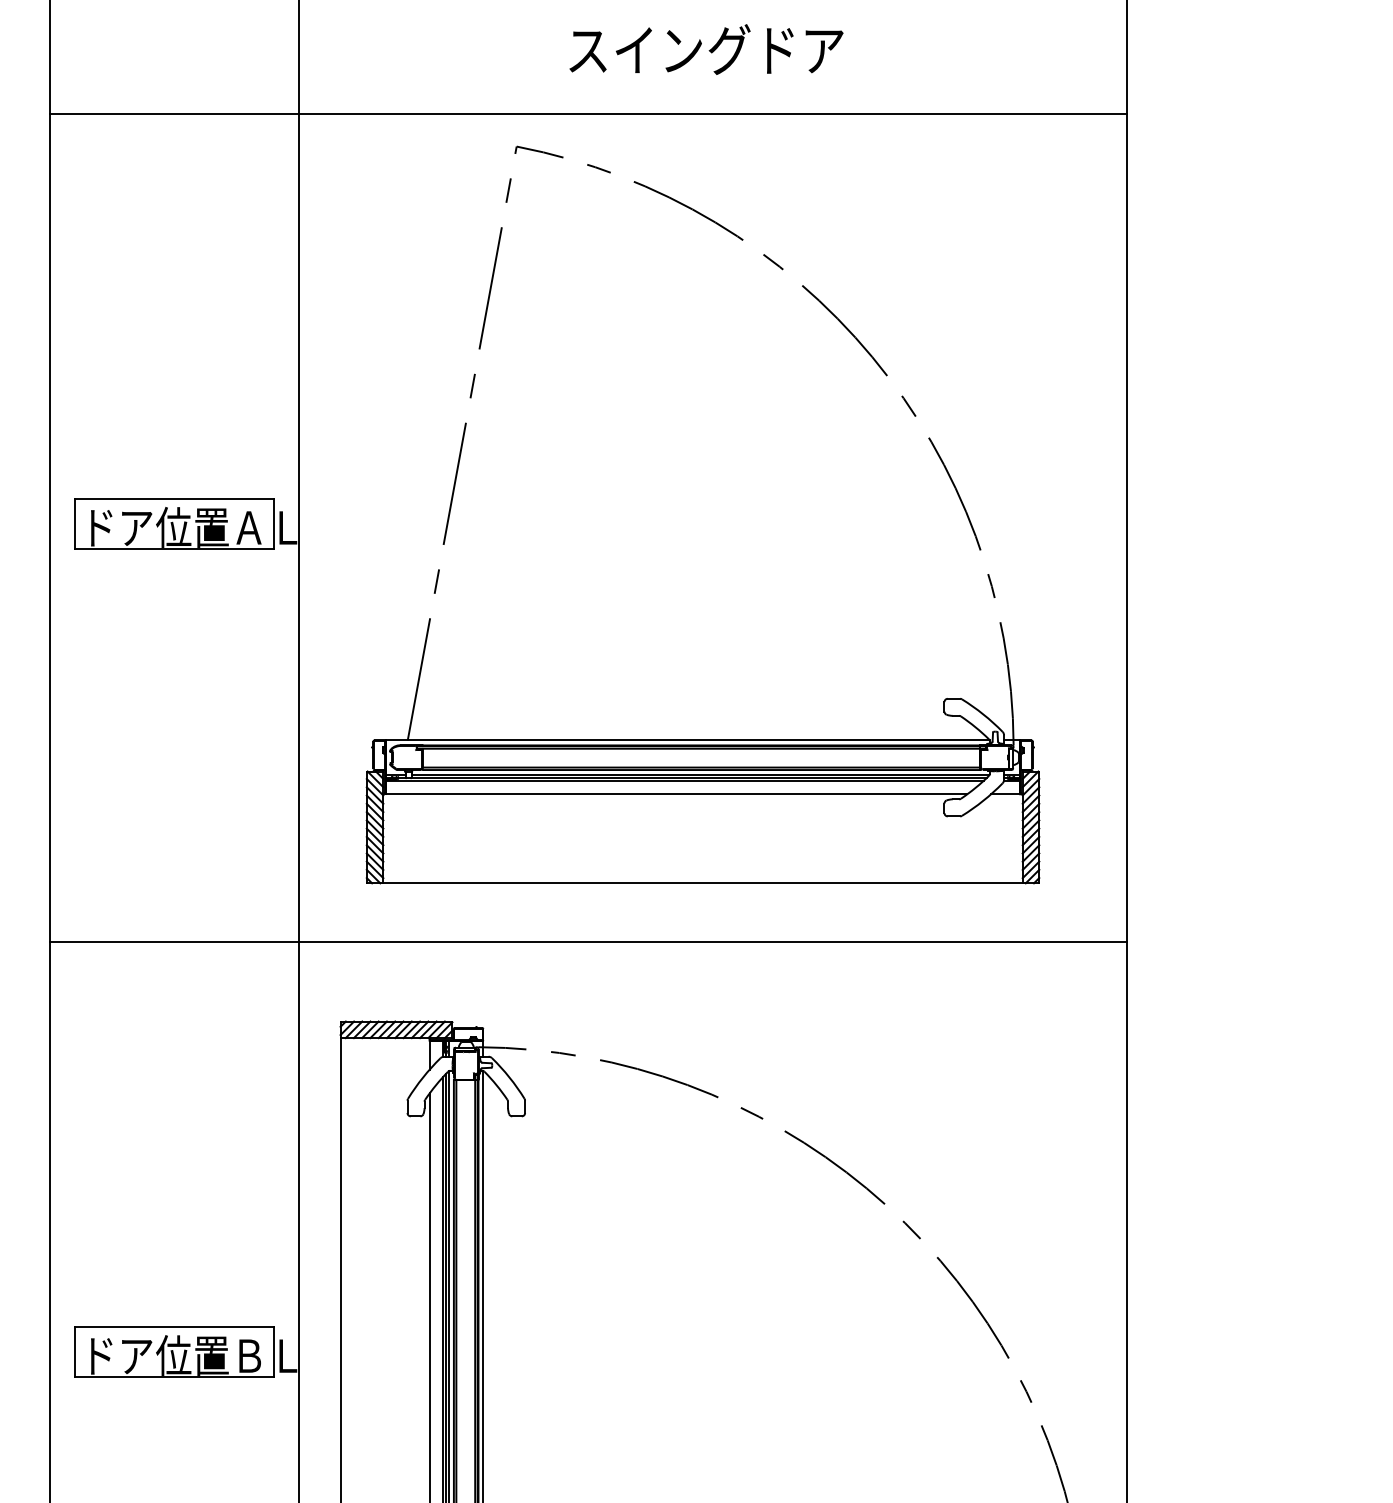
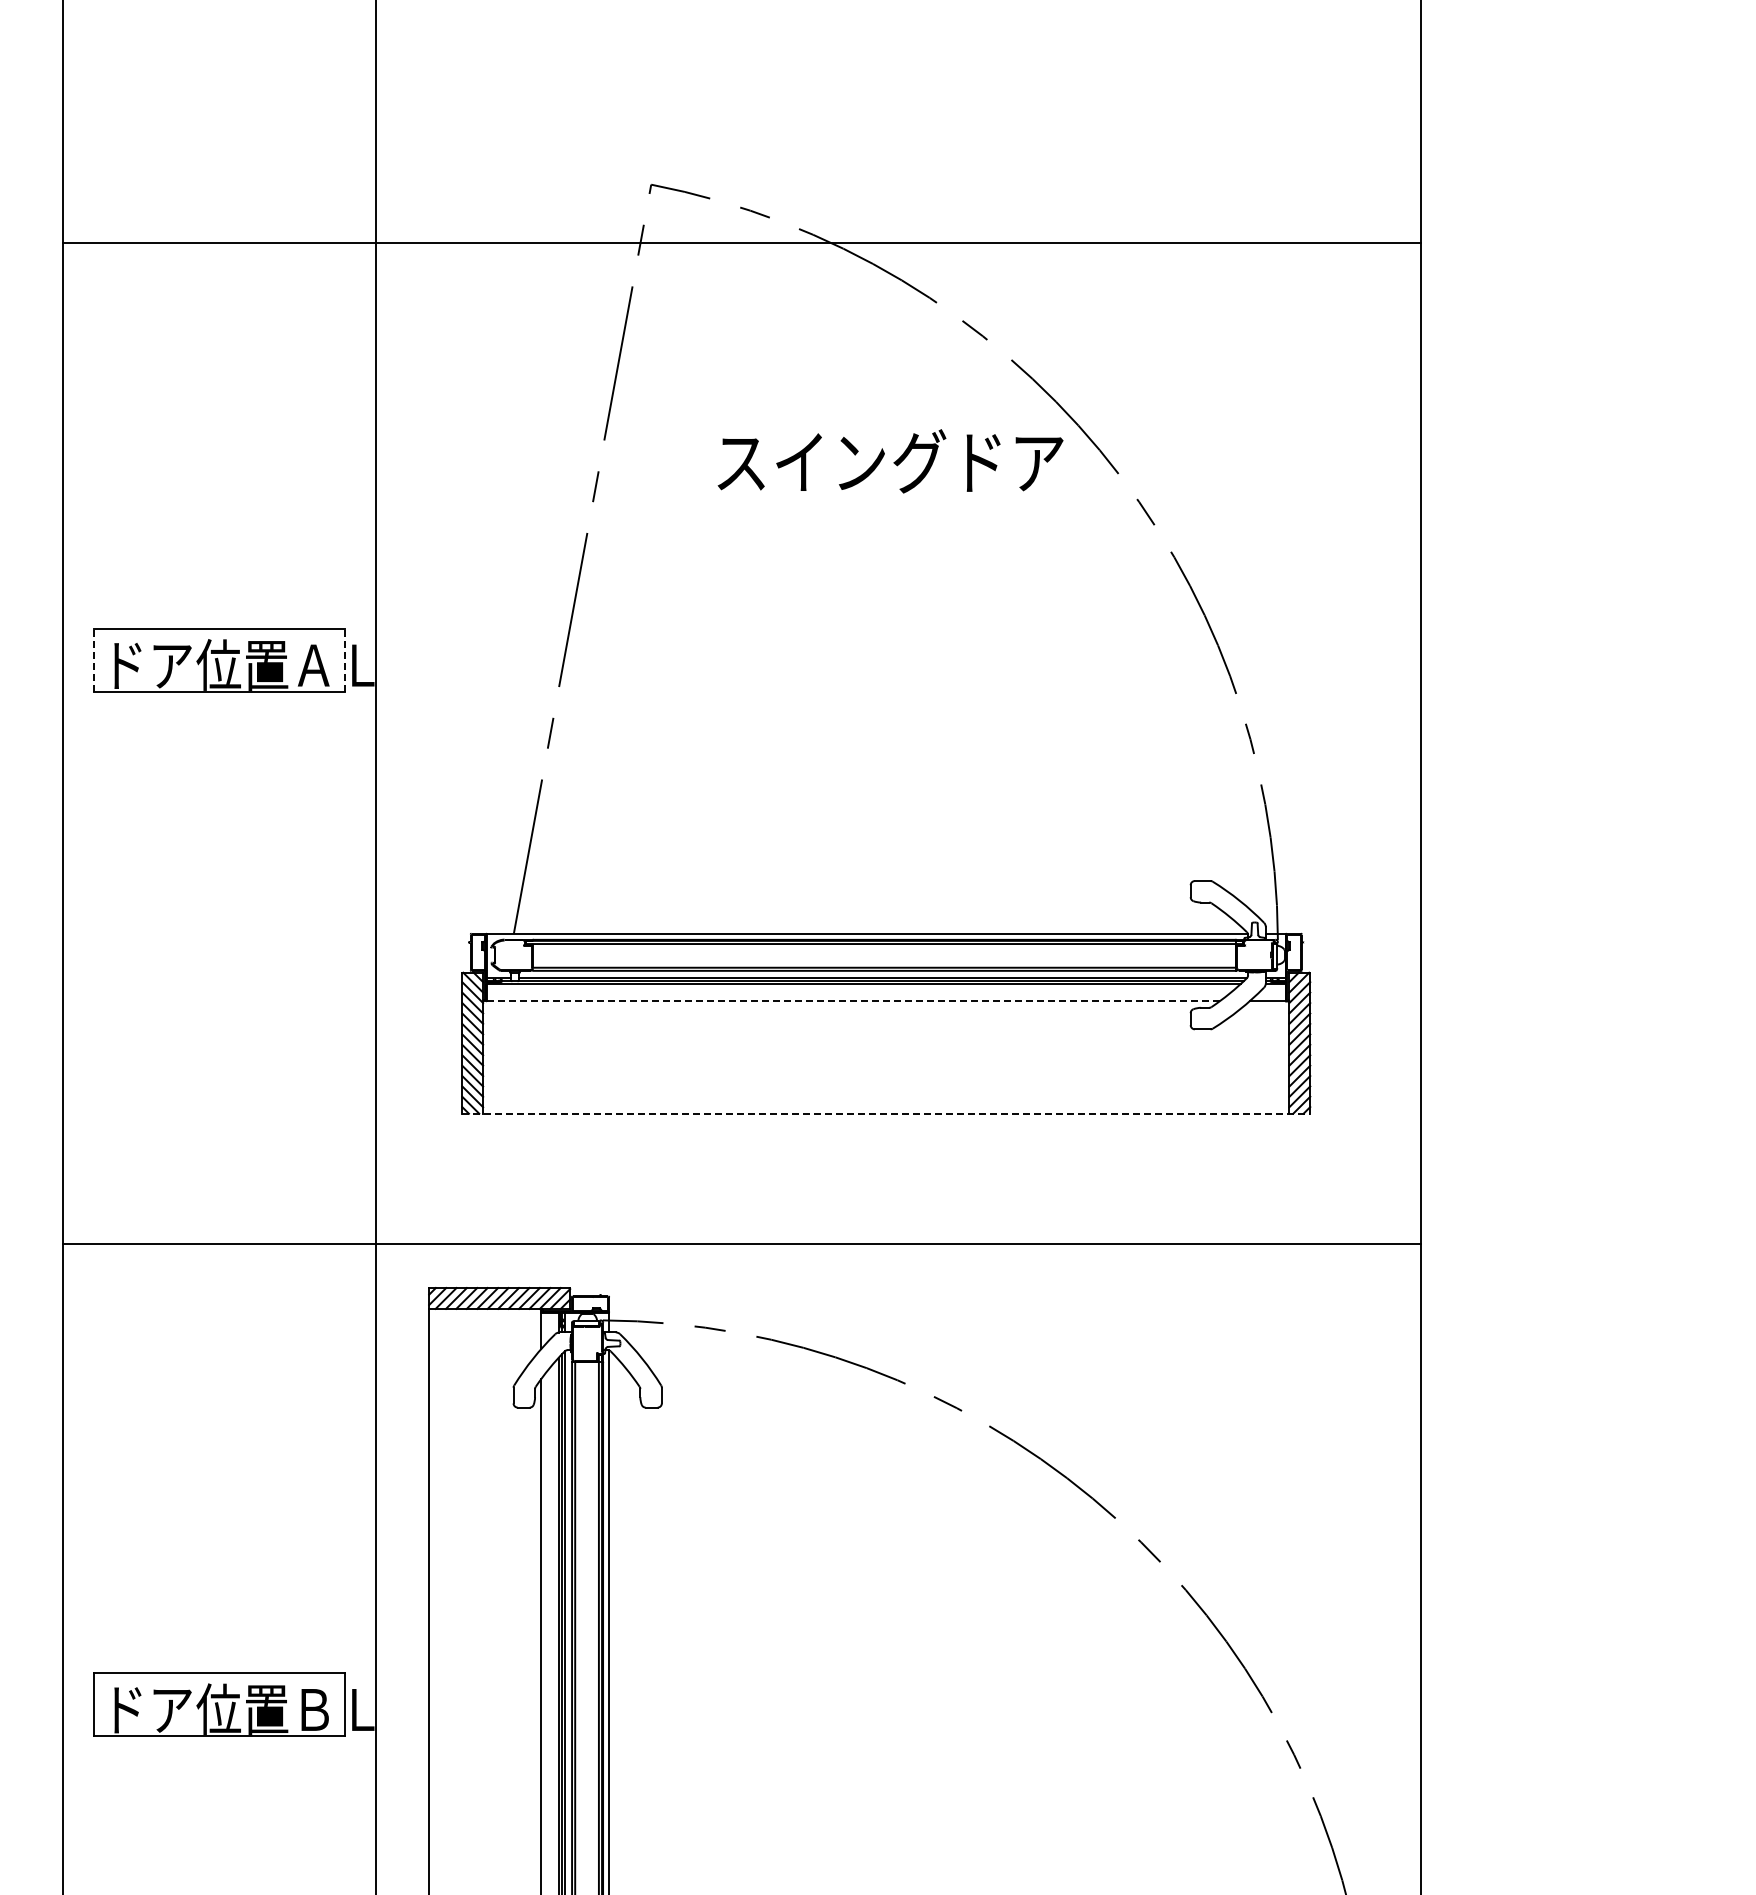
text: (706, 49) -> (890, 461), moved
line: (588, 113) -> (741, 243), moved
line: (75, 523) -> (94, 659), solid -> dashed
line: (273, 523) -> (344, 659), solid -> dashed
line: (677, 794) -> (853, 1001), solid -> dashed
line: (703, 883) -> (886, 1113), solid -> dashed
line: (588, 941) -> (741, 1243), moved

